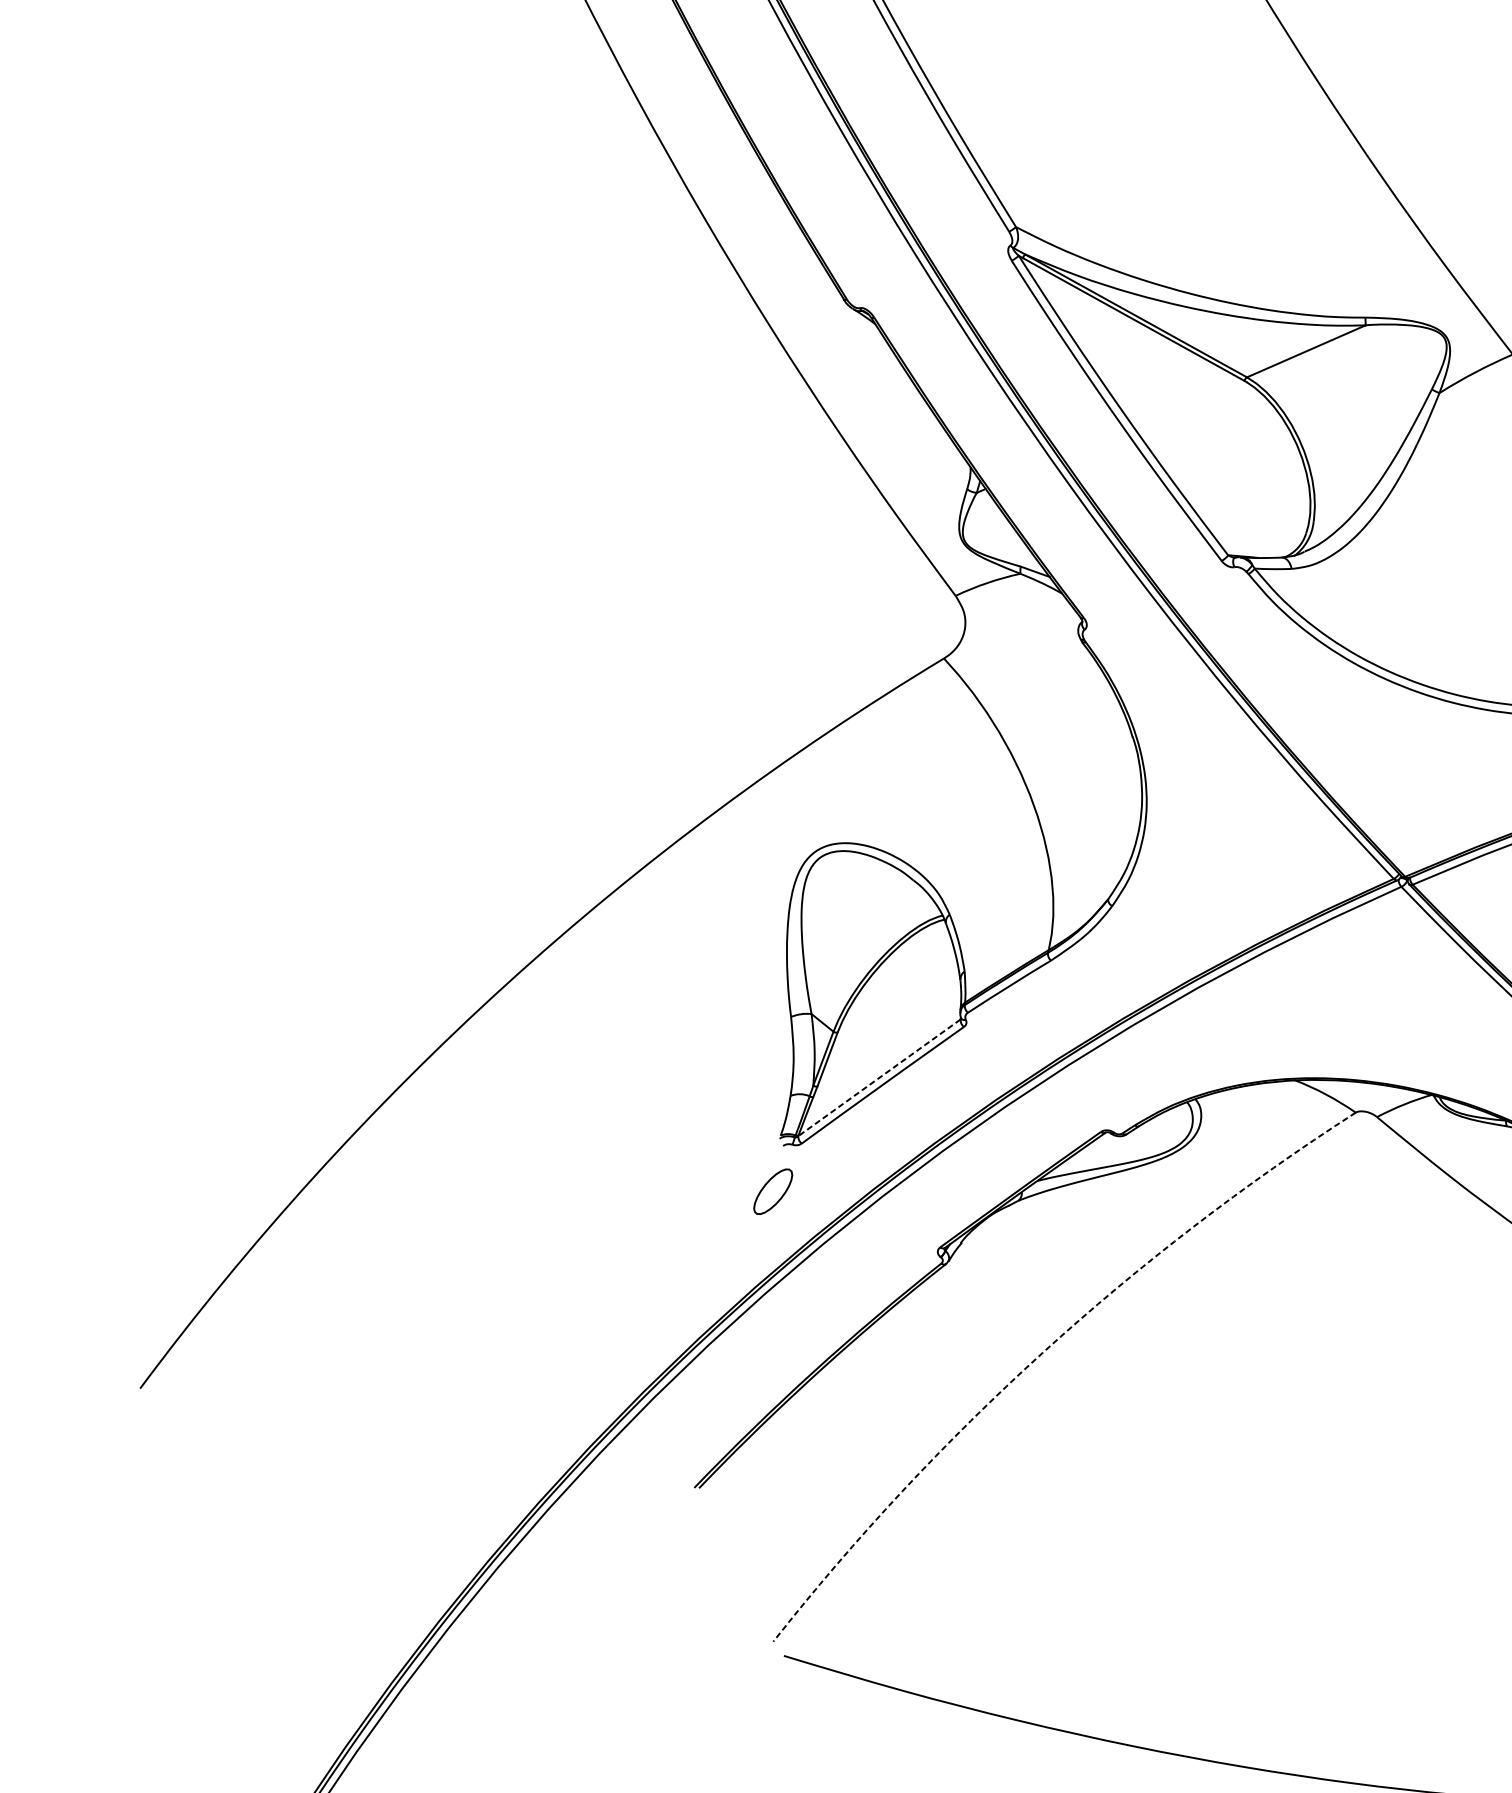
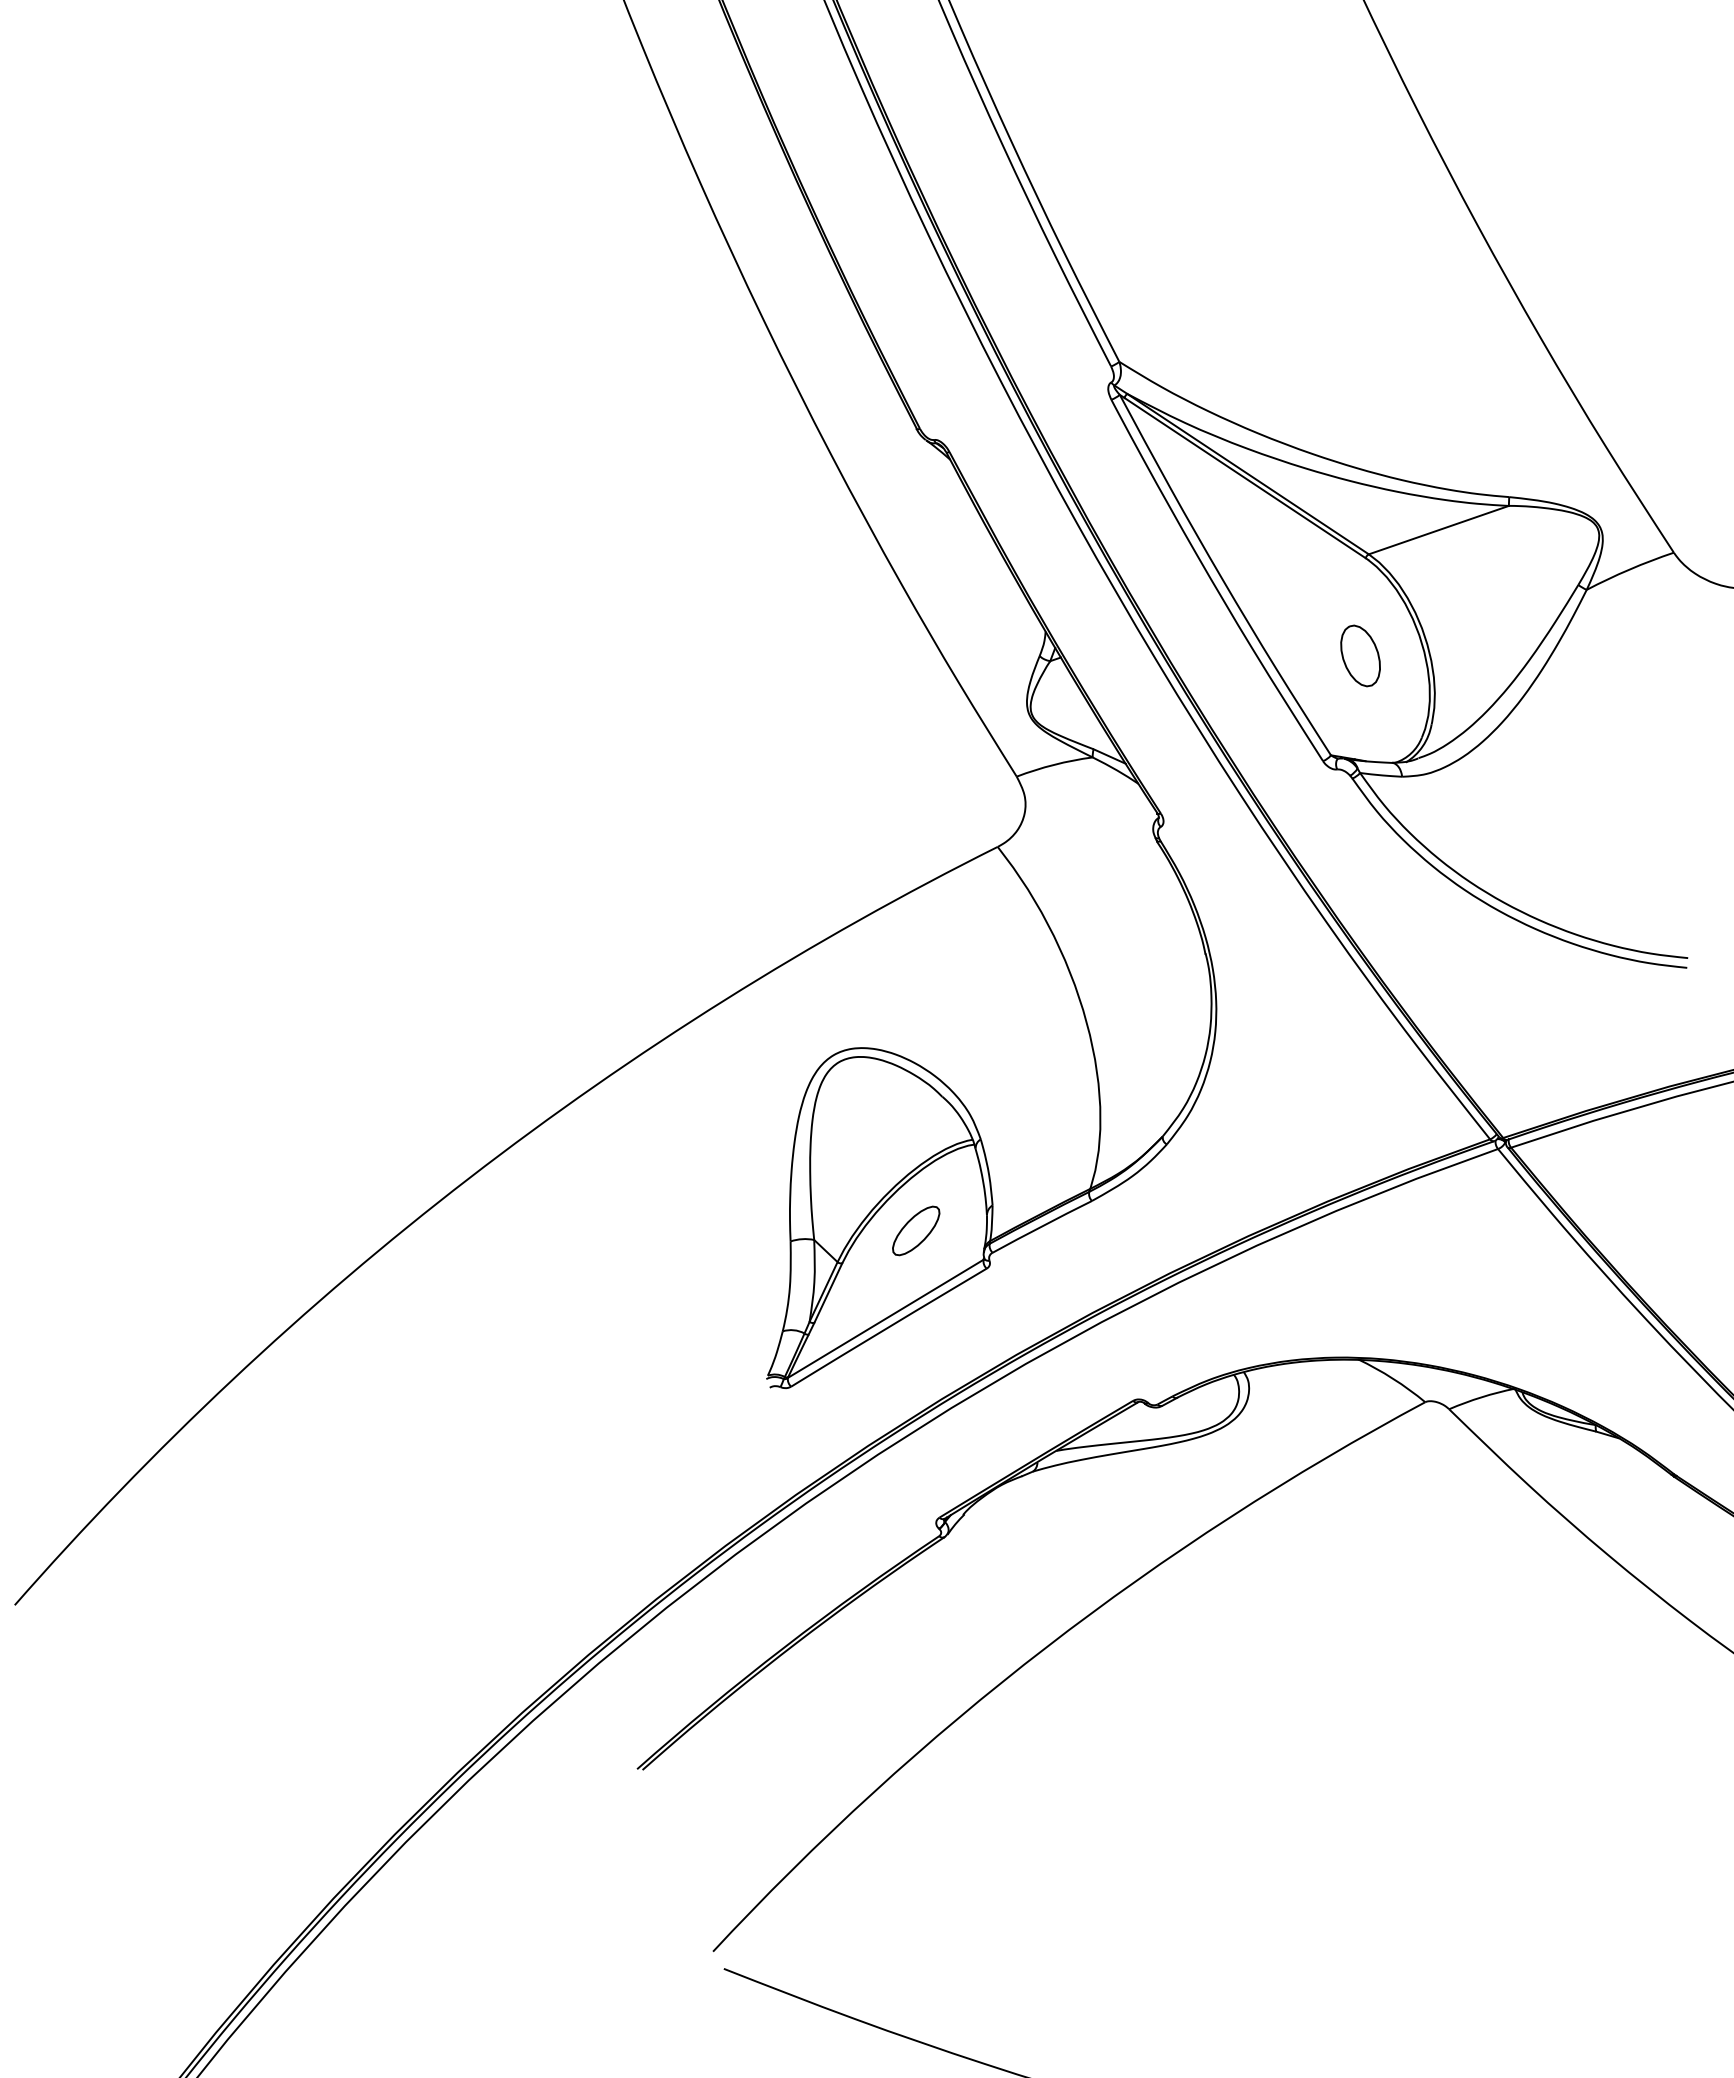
part: (1246, 466) -> (1360, 655), added
line: (879, 1078) -> (885, 1319), dashed -> solid
part: (773, 1191) -> (916, 1230), moved
arc: (1042, 1353) -> (1046, 1647), dashed -> solid

